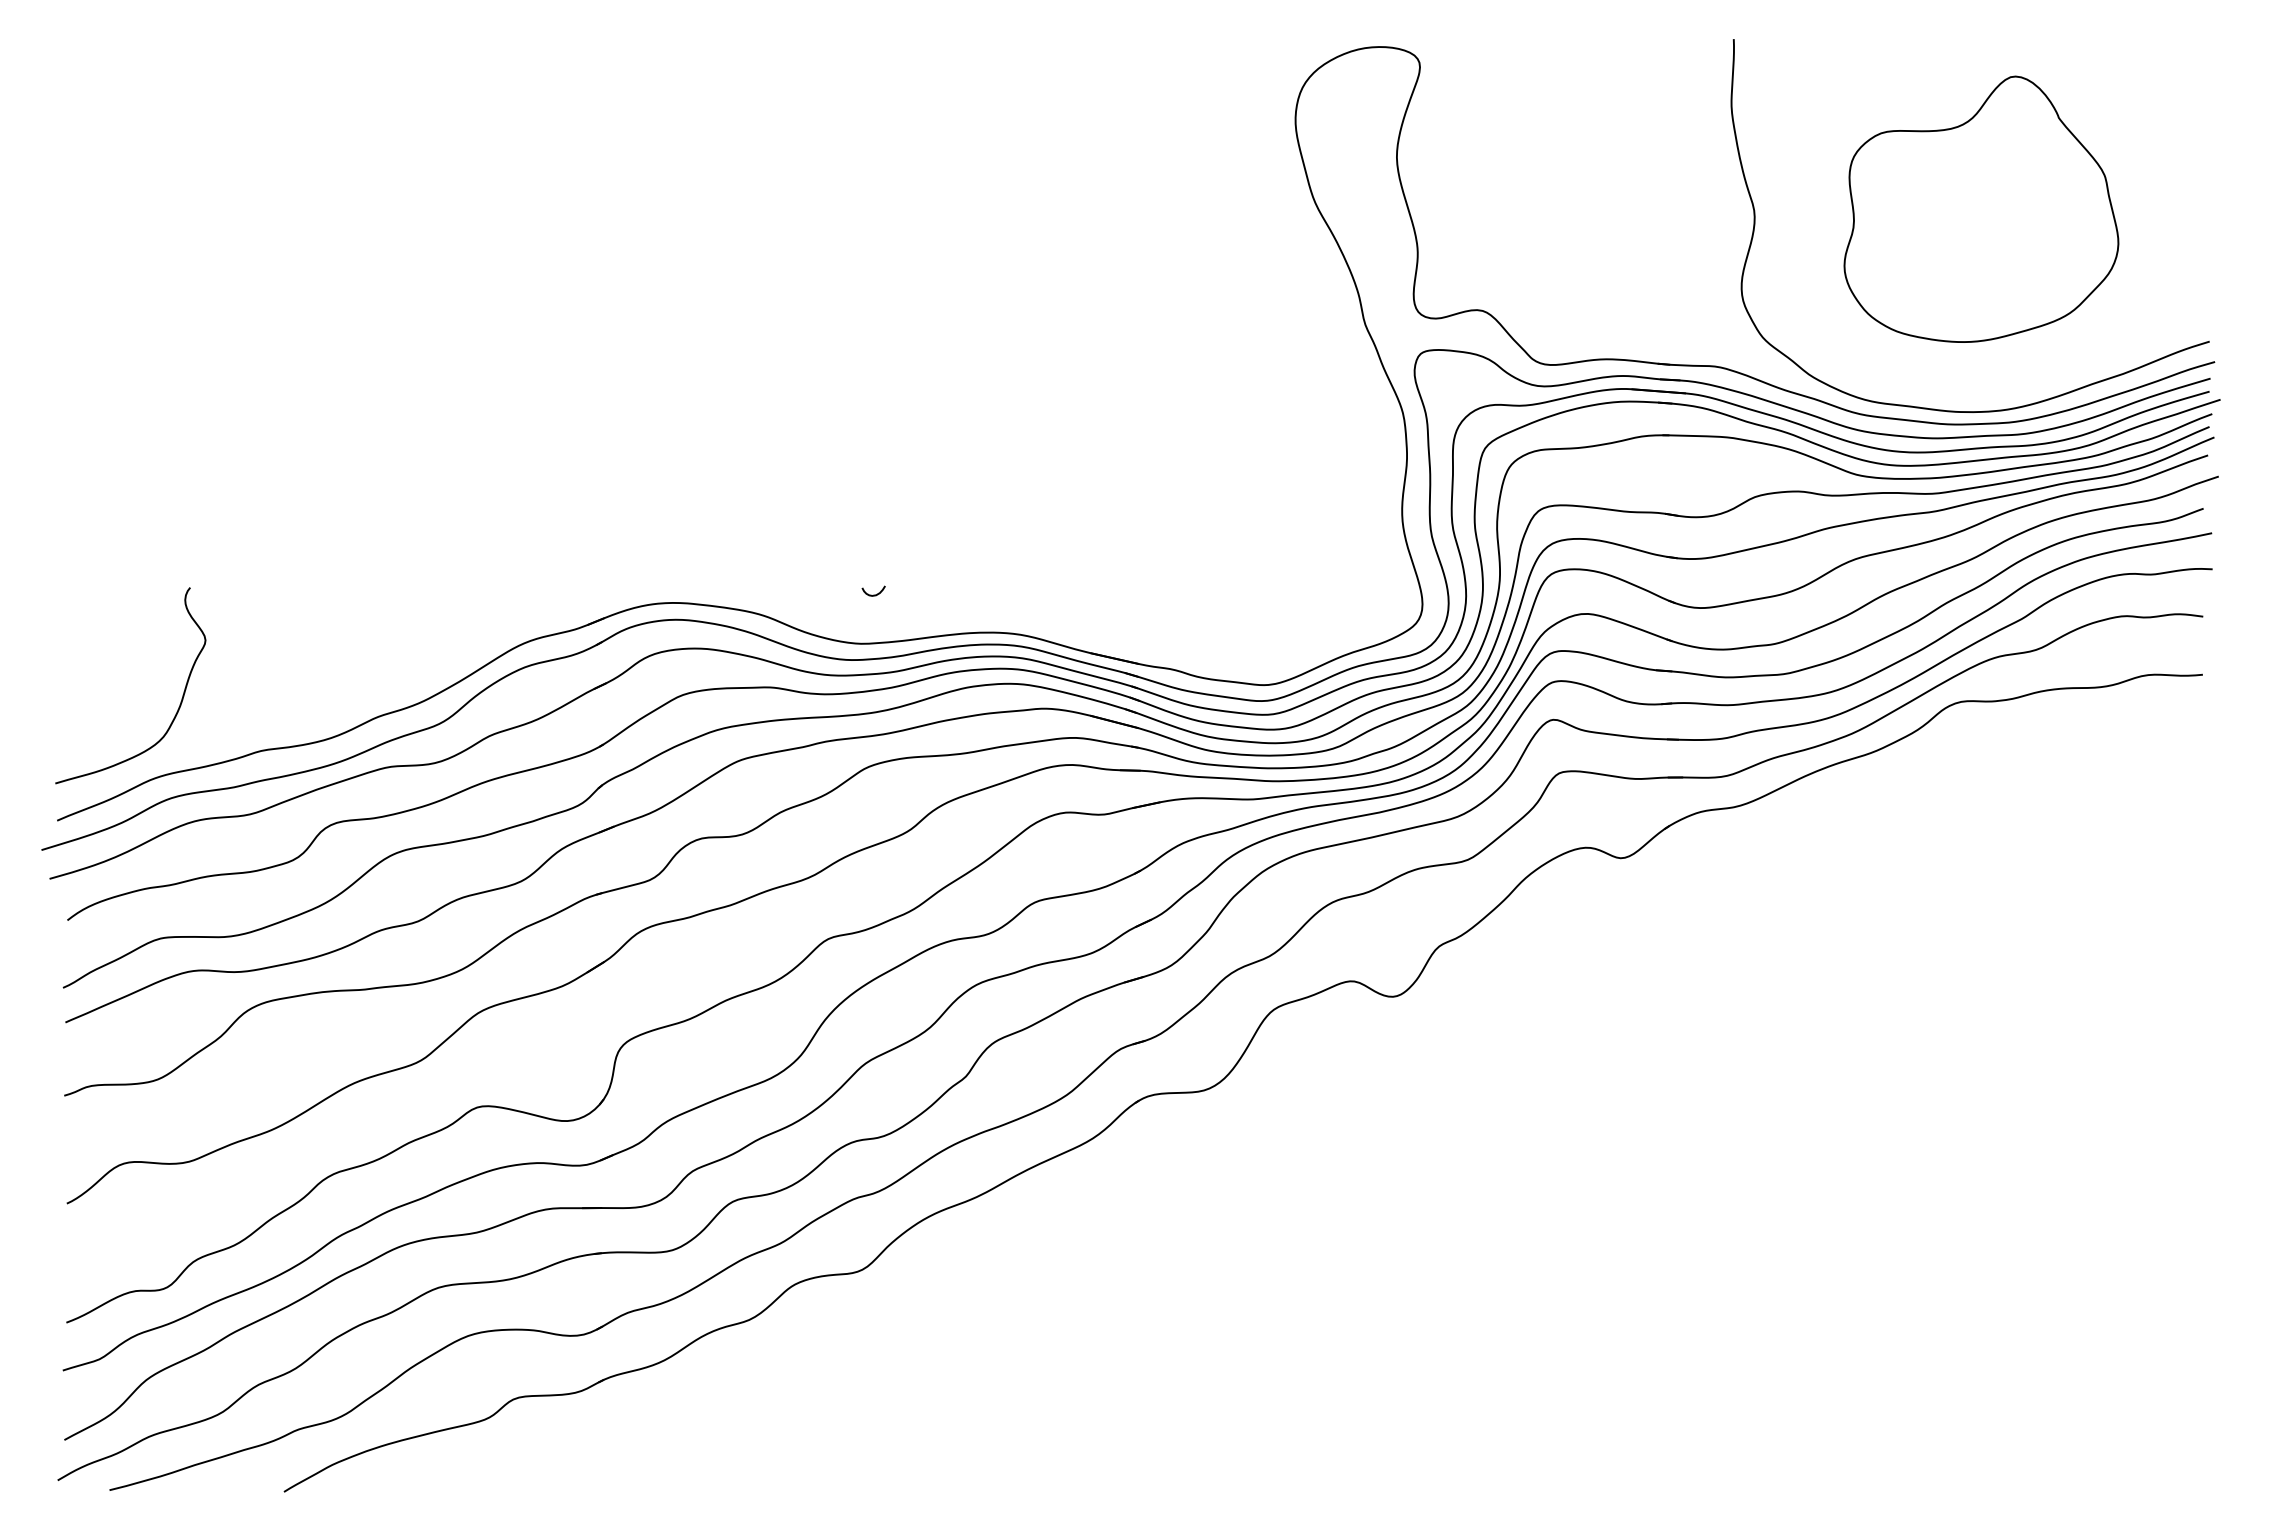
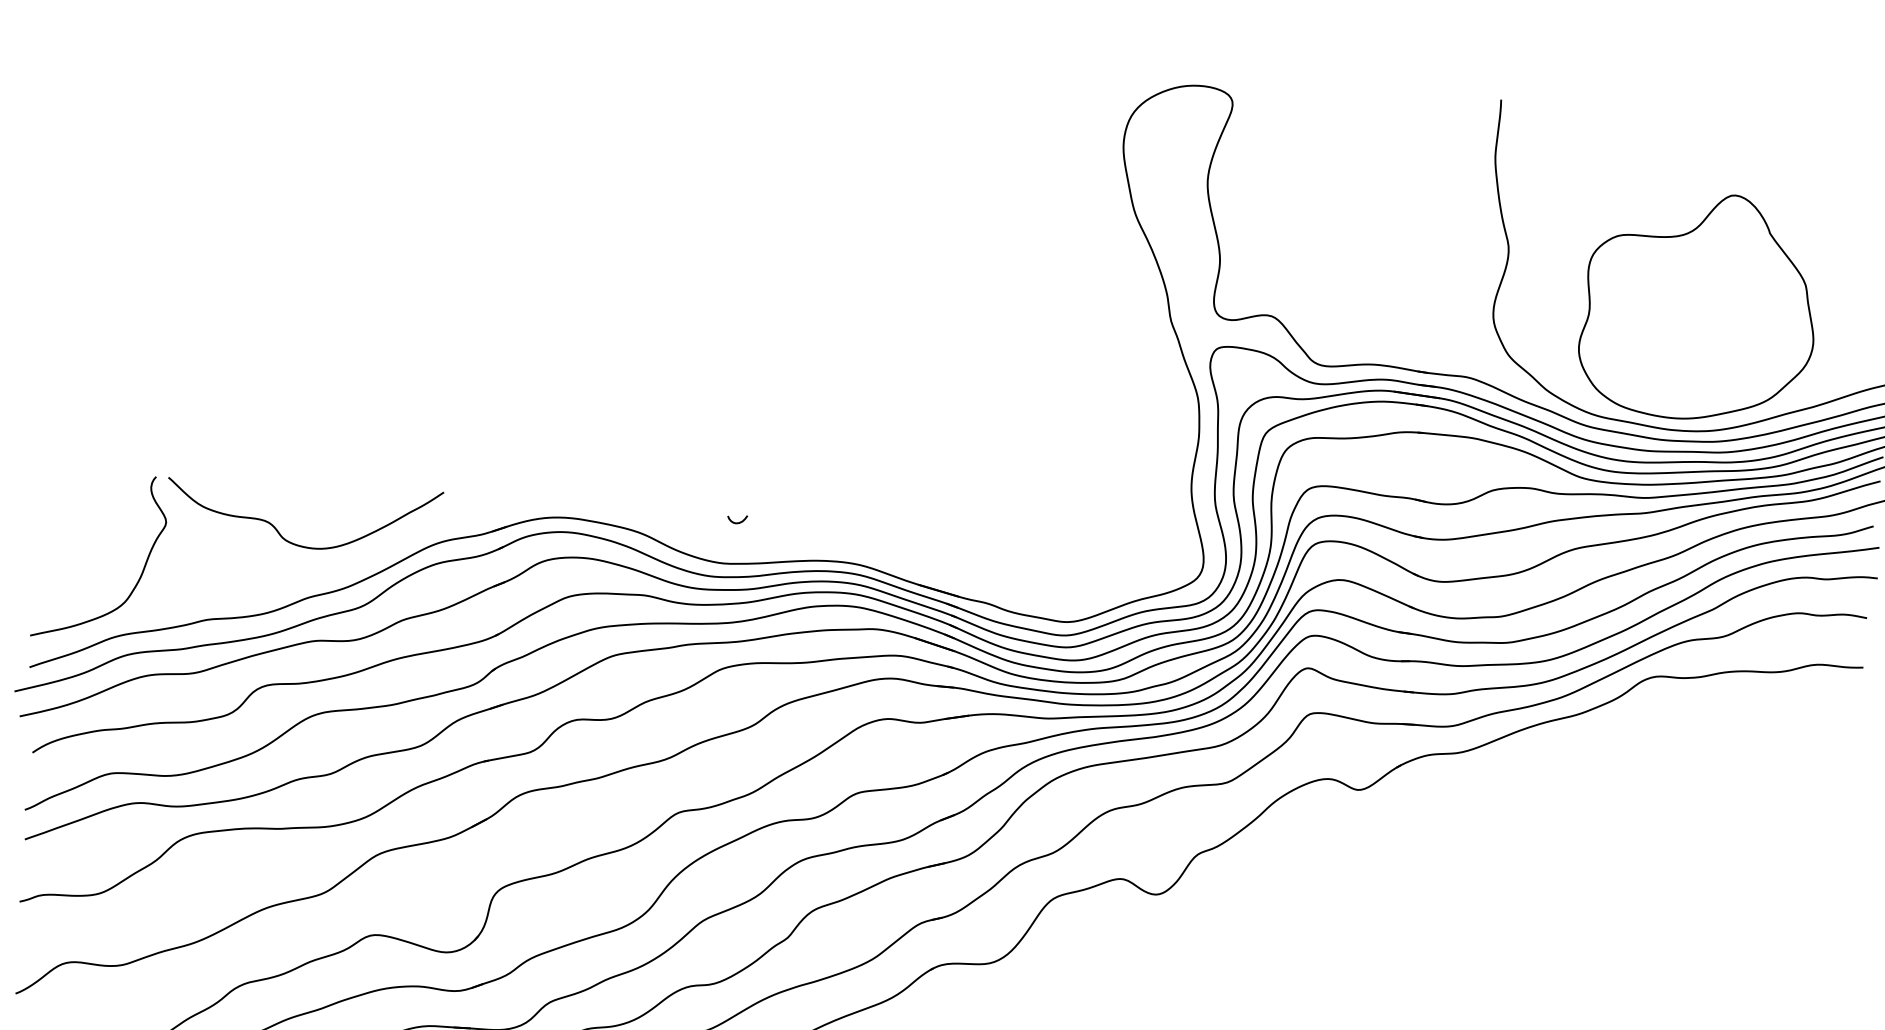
part: (1981, 208) -> (1698, 305), moved
curve: (354, 653) -> (292, 542), added

